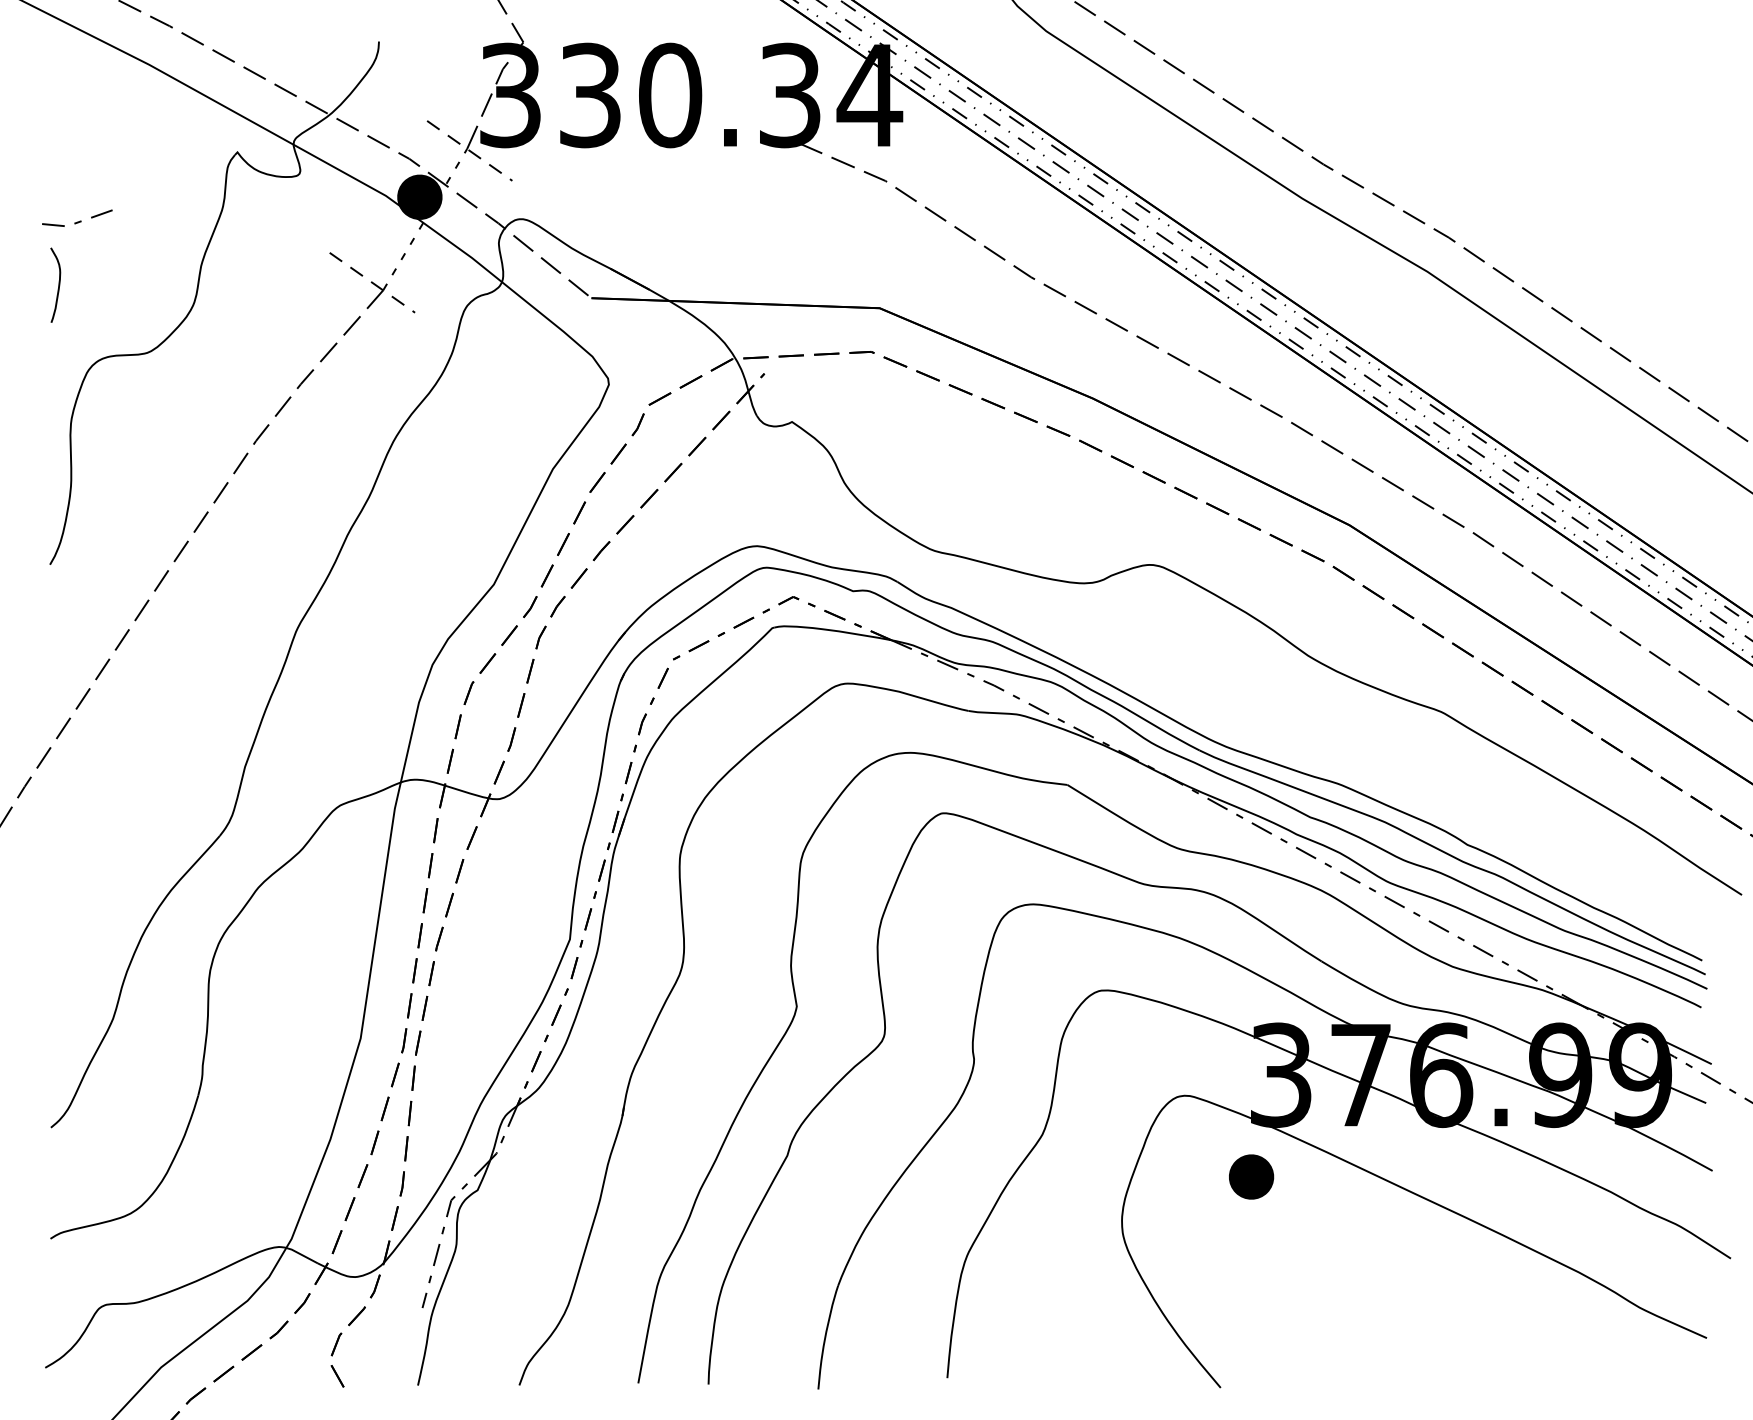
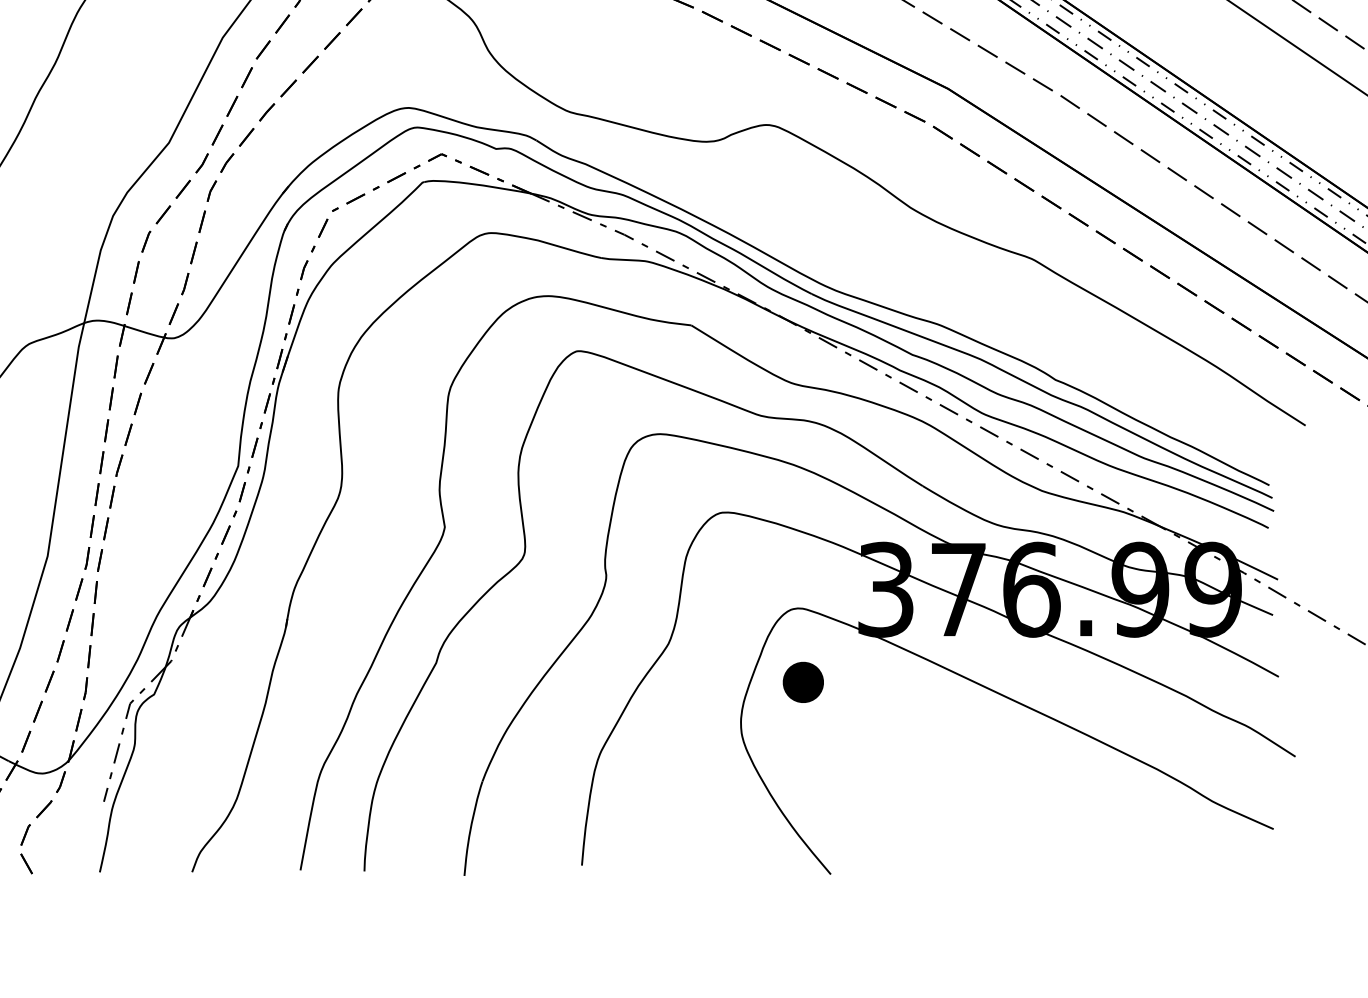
part: (1251, 1176) -> (803, 681), moved

